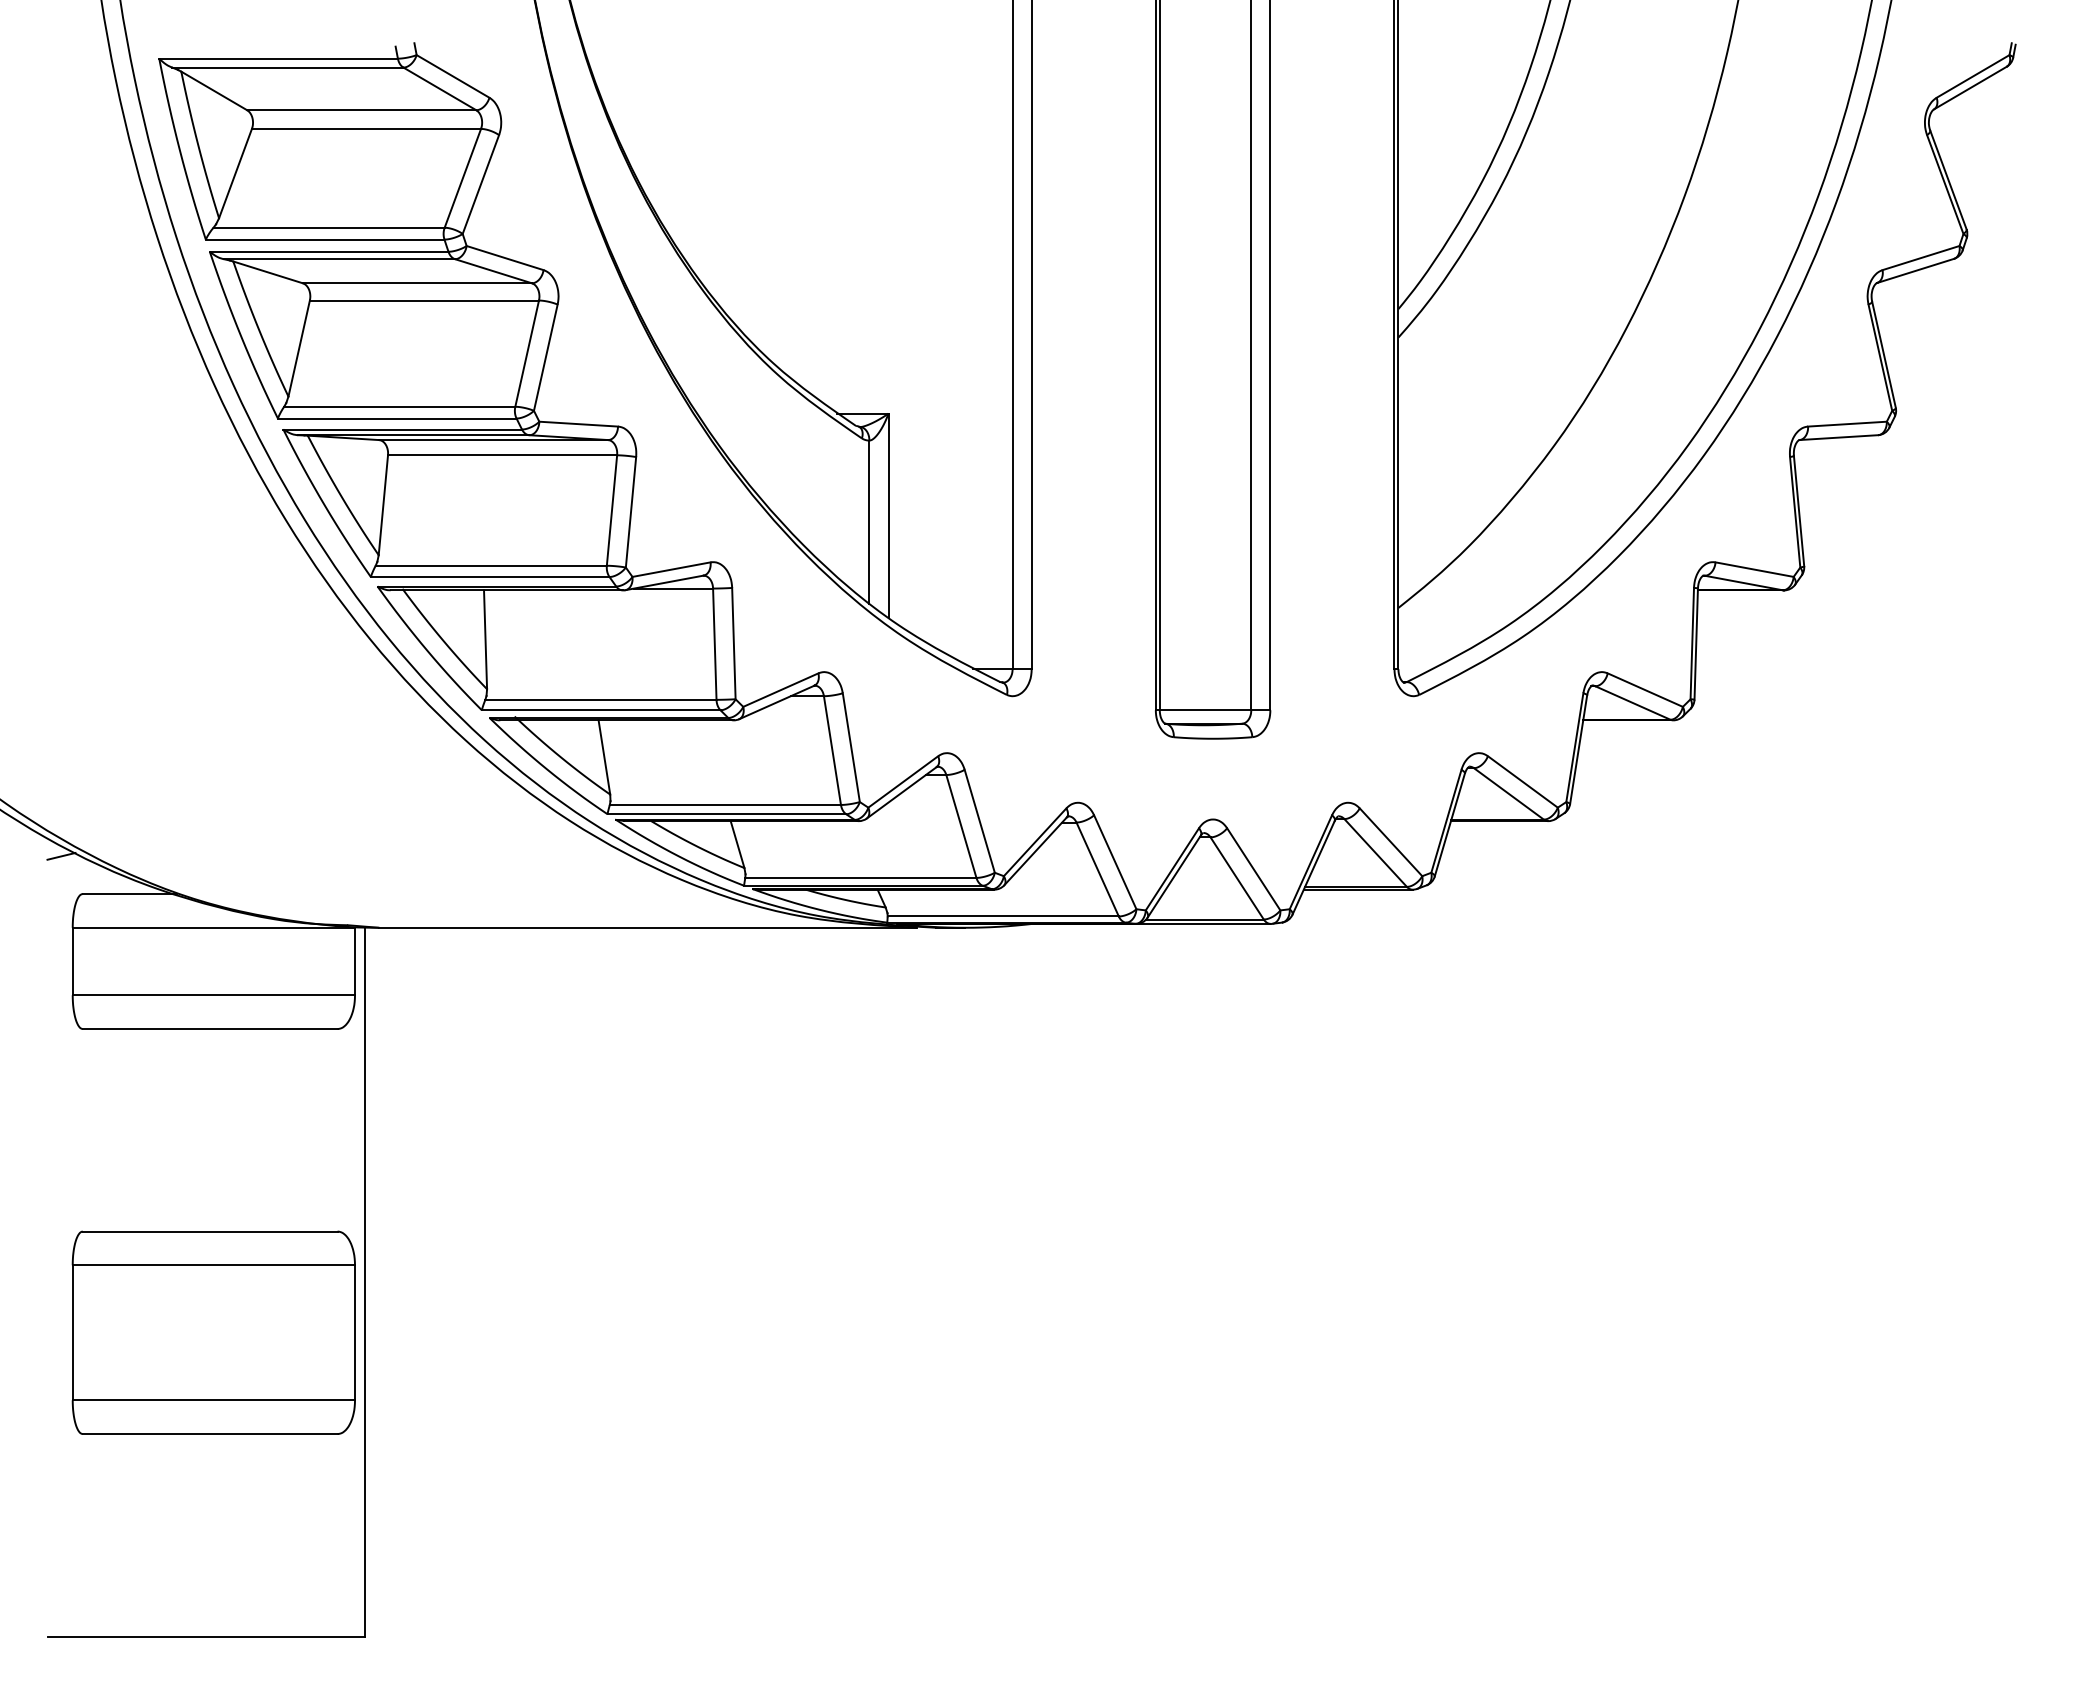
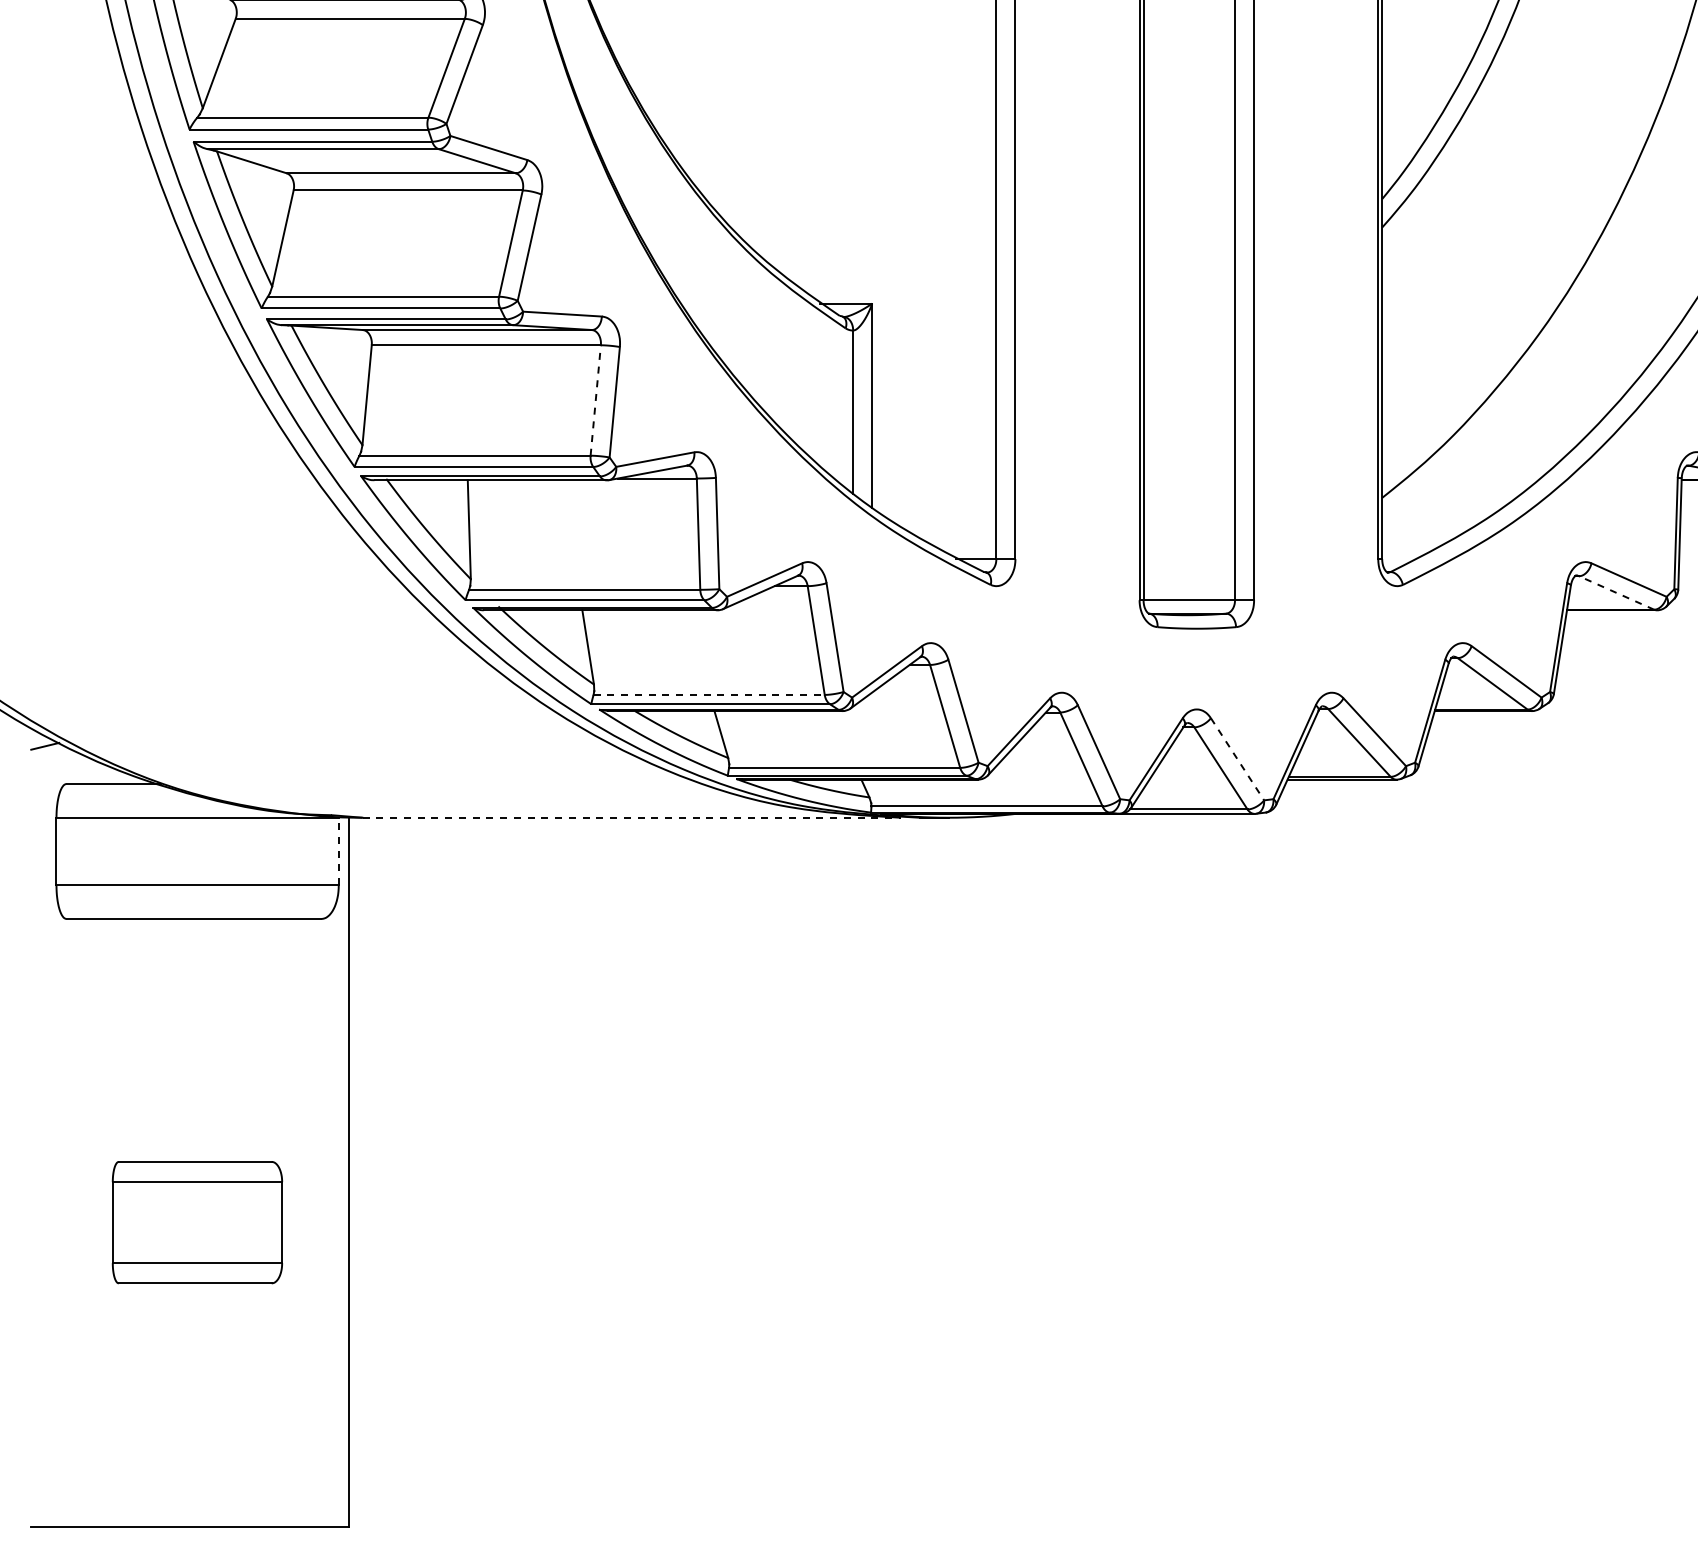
line: (612, 510) -> (596, 400), solid -> dashed
line: (1632, 702) -> (1616, 592), solid -> dashed
line: (725, 804) -> (709, 694), solid -> dashed
line: (1253, 869) -> (1237, 759), solid -> dashed
line: (648, 927) -> (632, 817), solid -> dashed
line: (355, 961) -> (339, 851), solid -> dashed
part: (213, 1332) -> (197, 1222), size x0.6

